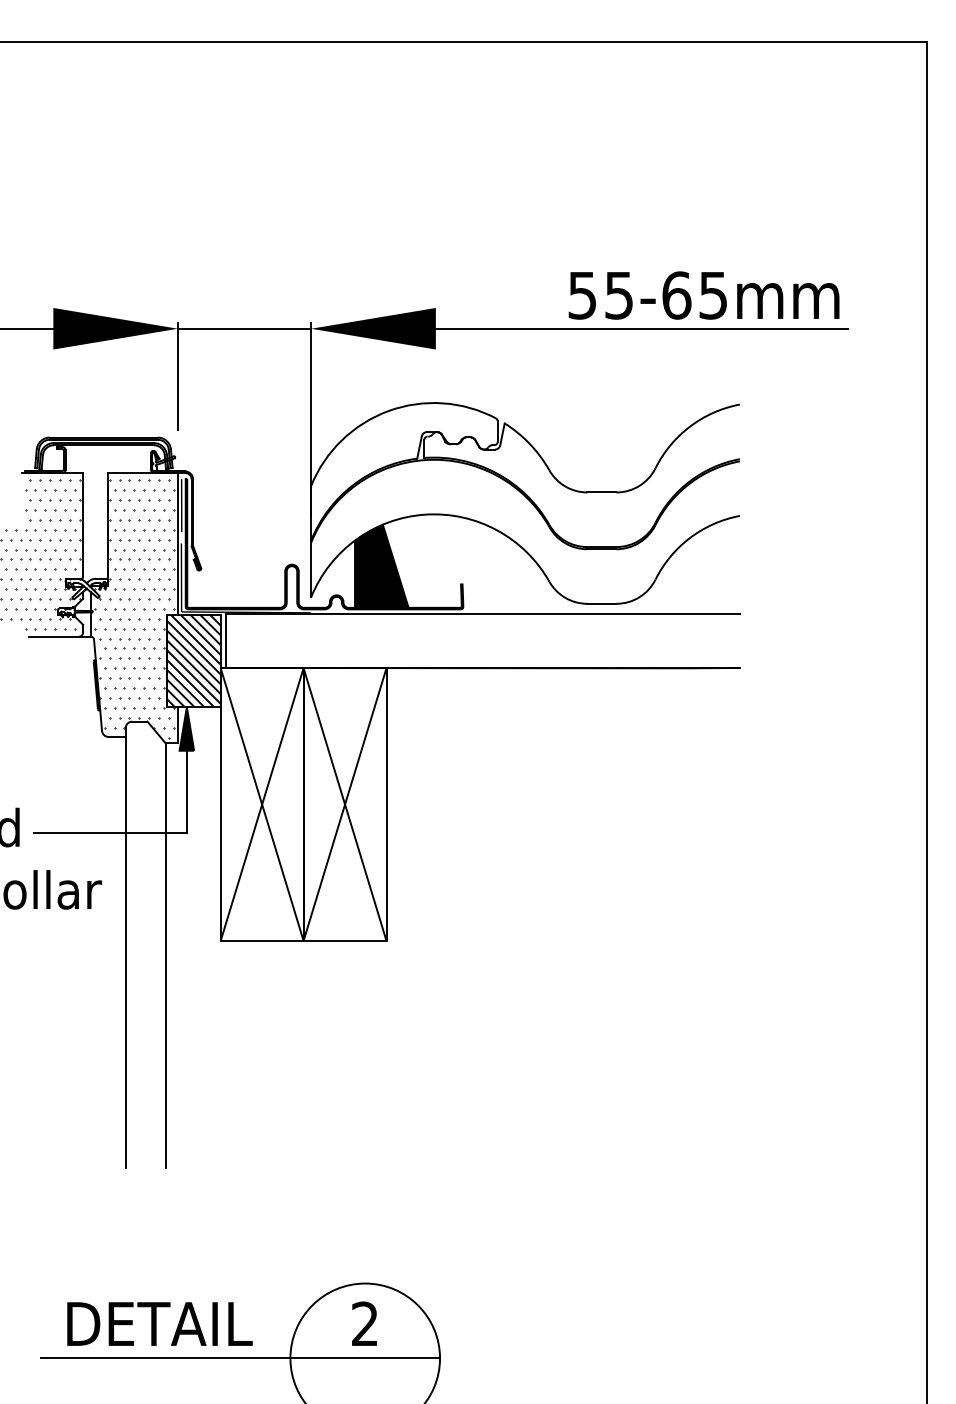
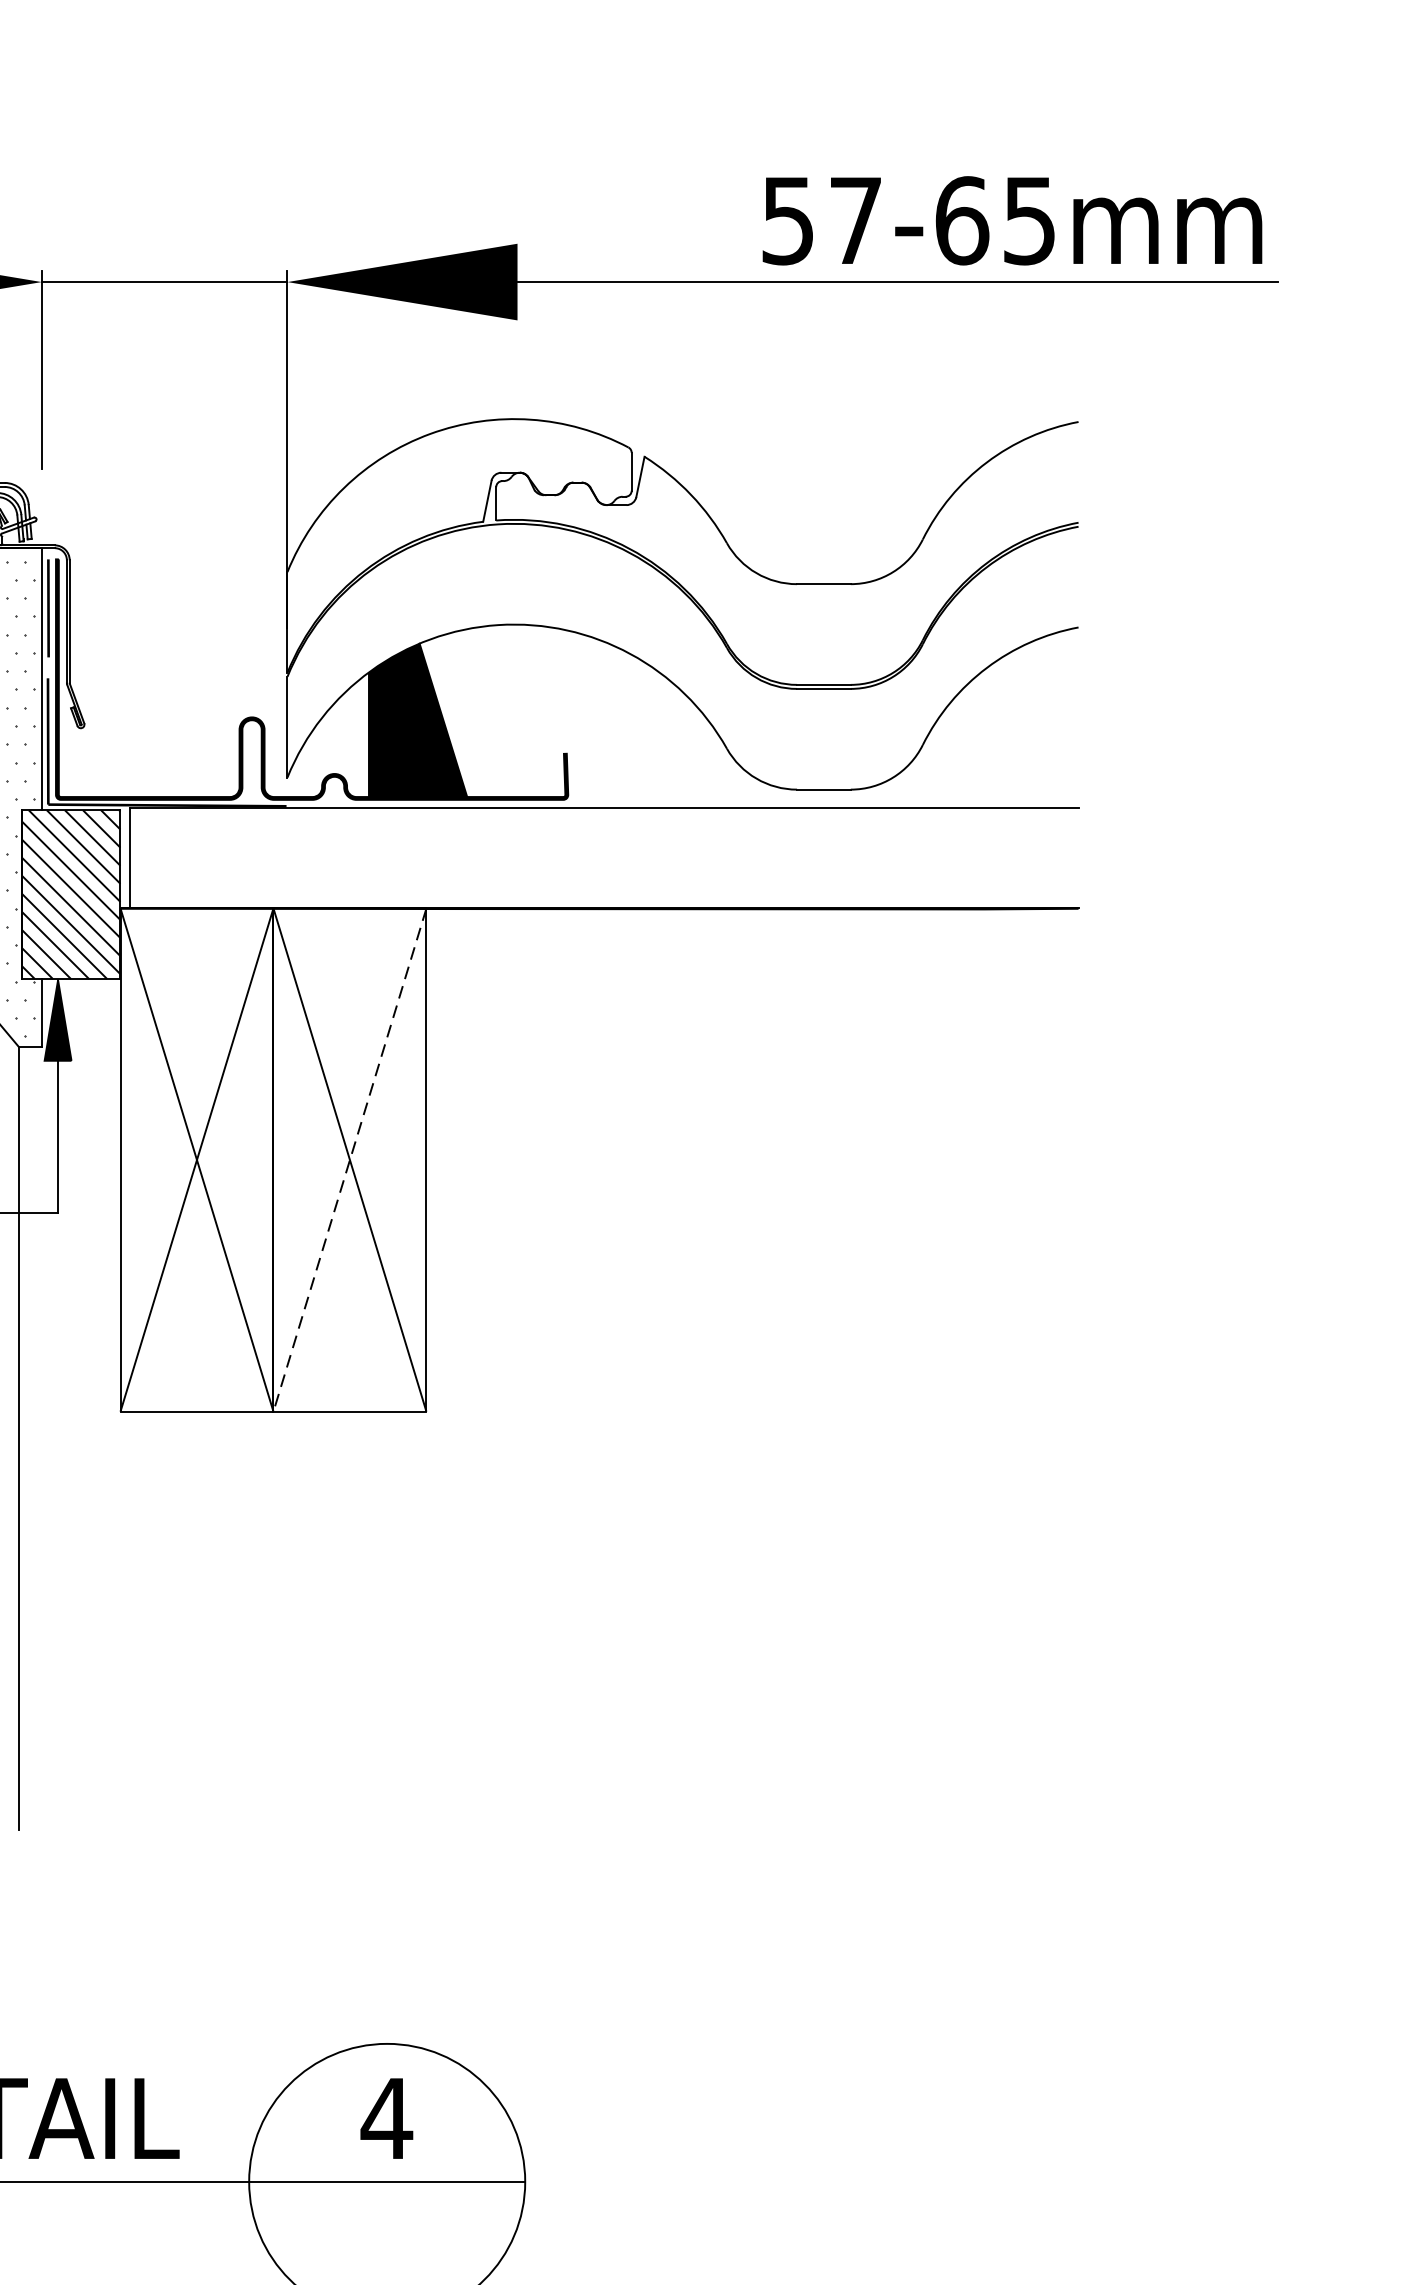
text: (618, 295) -> (854, 220), 55-65mm -> 57-65mm
line: (345, 804) -> (350, 1159), solid -> dashed
text: (364, 1323) -> (385, 2117), 2 -> 4

